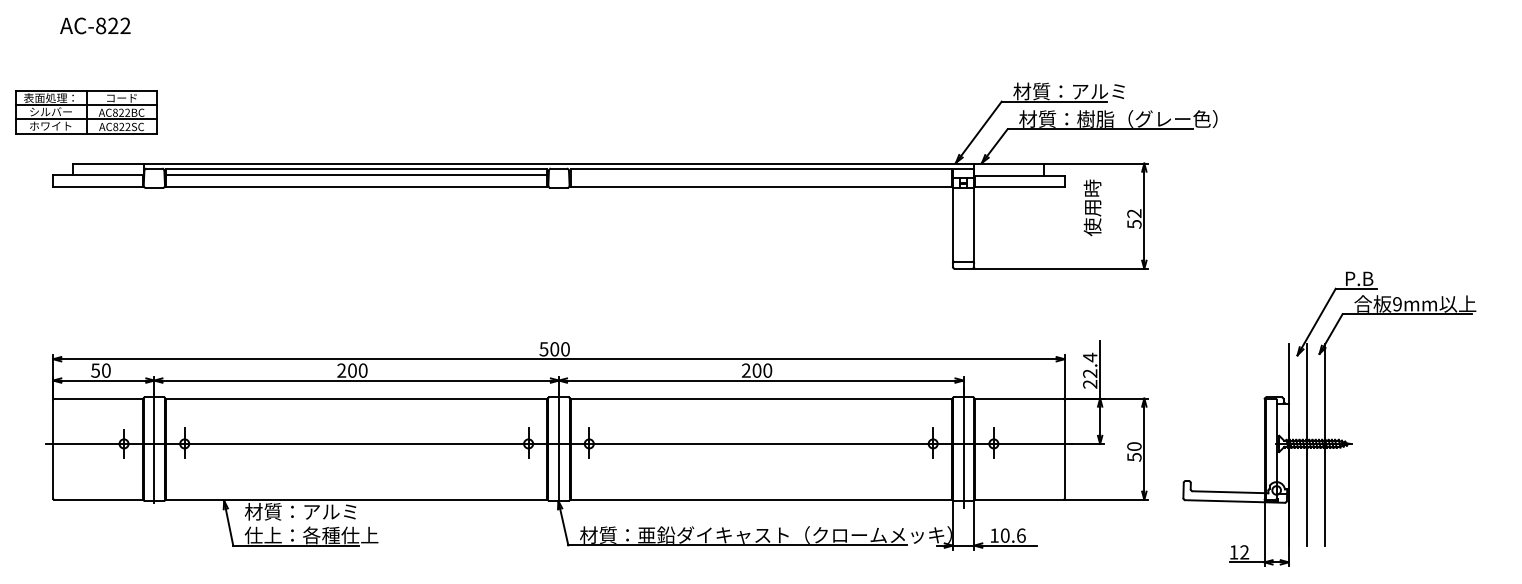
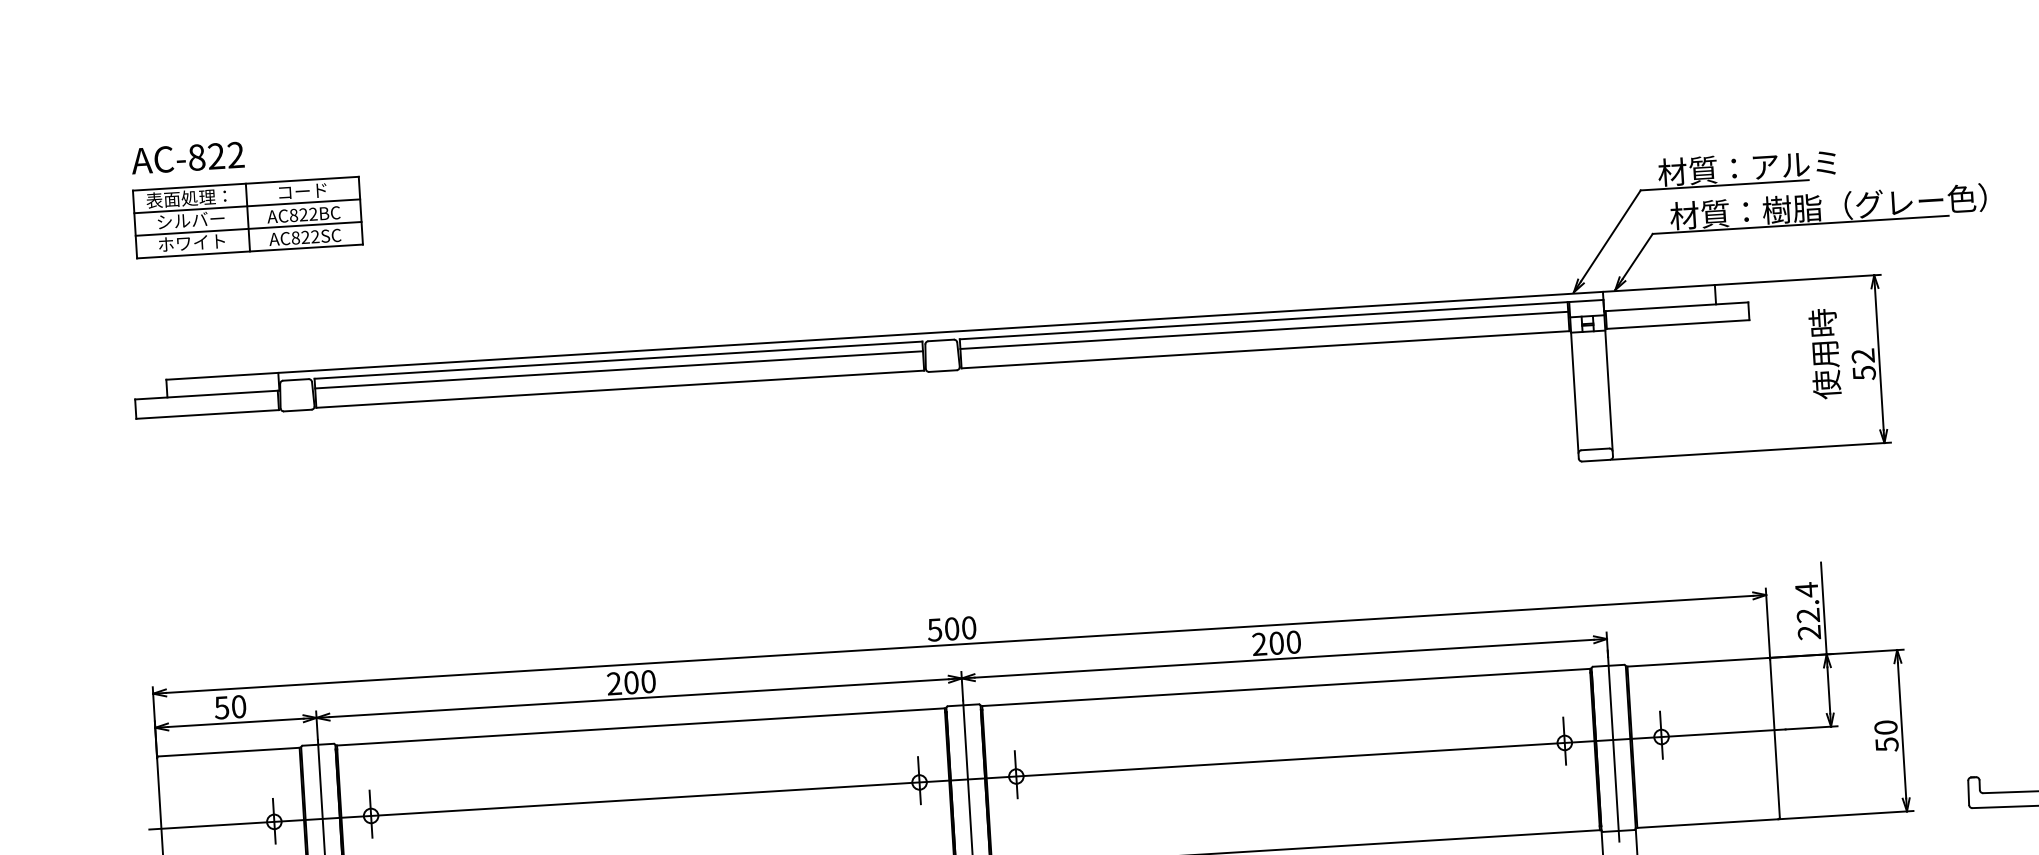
part: (86, 112) -> (247, 217), moved
line: (760, 174) -> (1263, 330), added
text: (1092, 207) -> (1824, 353), moved

